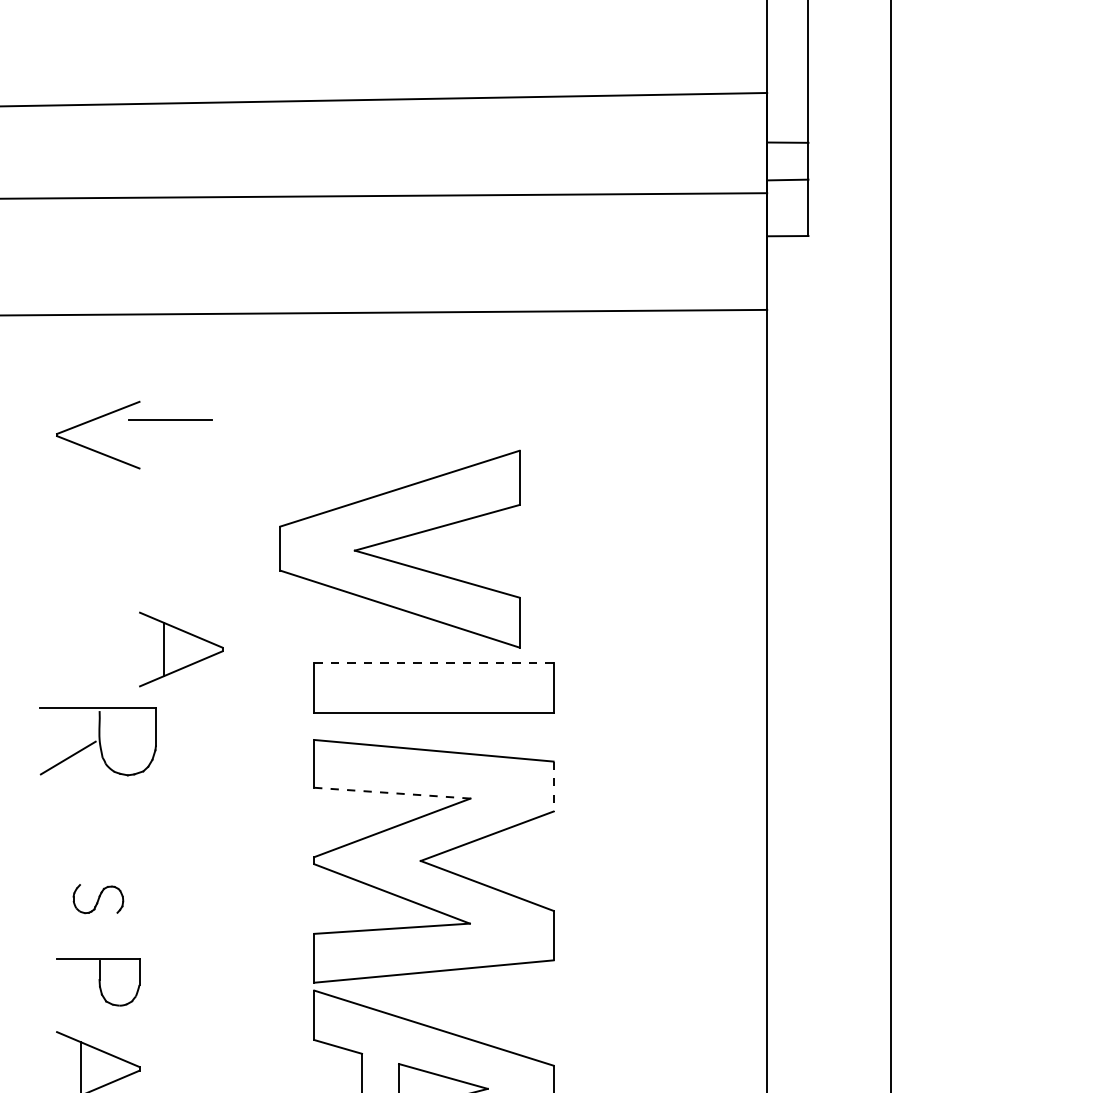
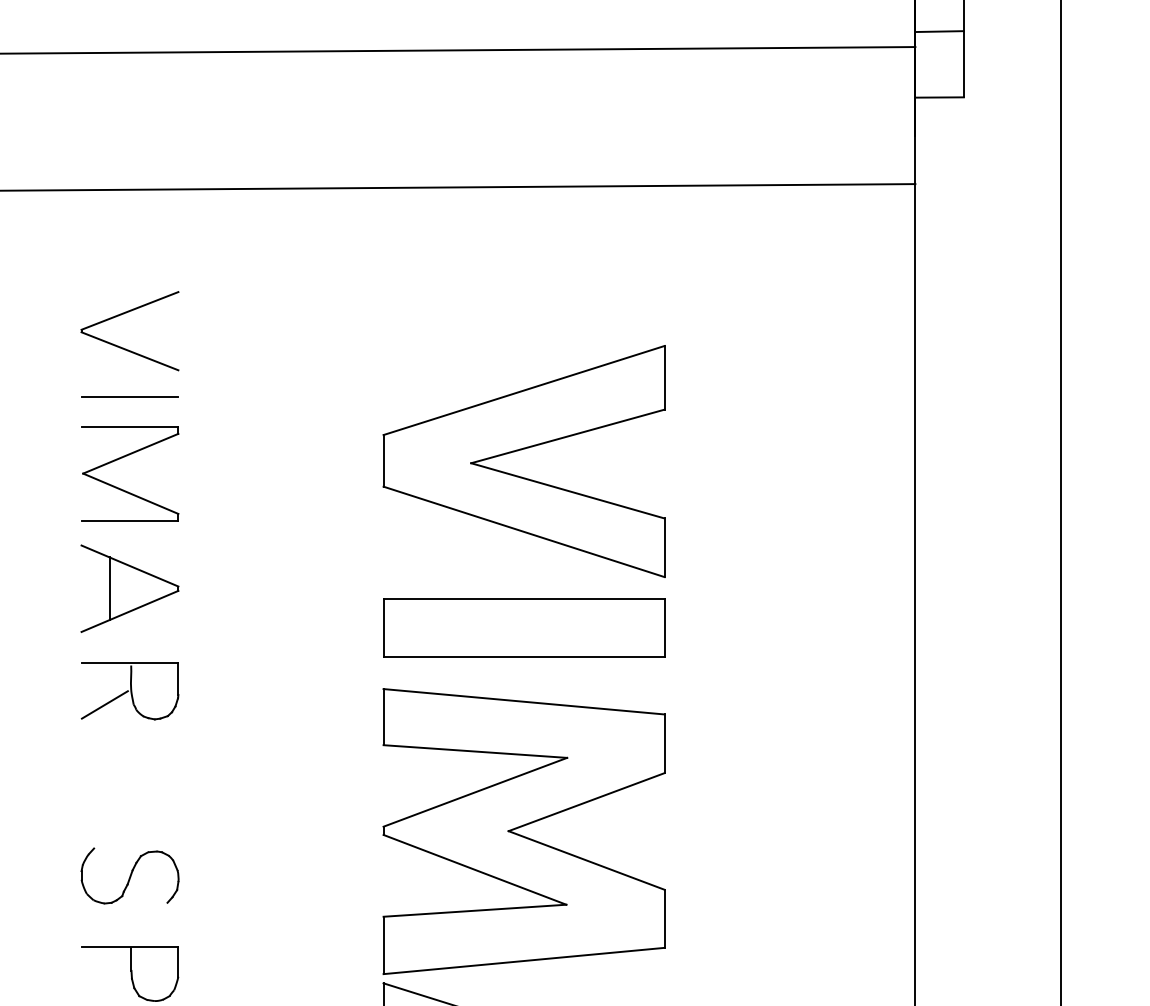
line: (170, 419) -> (130, 396), moved
part: (395, 540) -> (518, 451), moved
part: (92, 543) -> (123, 458), added
part: (181, 649) -> (130, 588), moved
line: (433, 663) -> (523, 599), dashed -> solid
part: (98, 741) -> (130, 690), size x0.71
line: (553, 786) -> (664, 743), dashed -> solid
line: (391, 793) -> (474, 751), dashed -> solid
part: (98, 898) -> (130, 875), size x1.67

